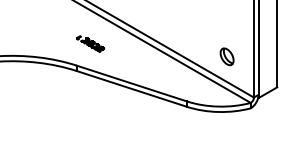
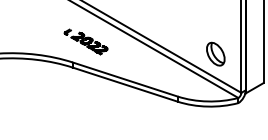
part: (89, 43) -> (85, 41), size x1.67
part: (226, 56) -> (215, 53), size x1.43

